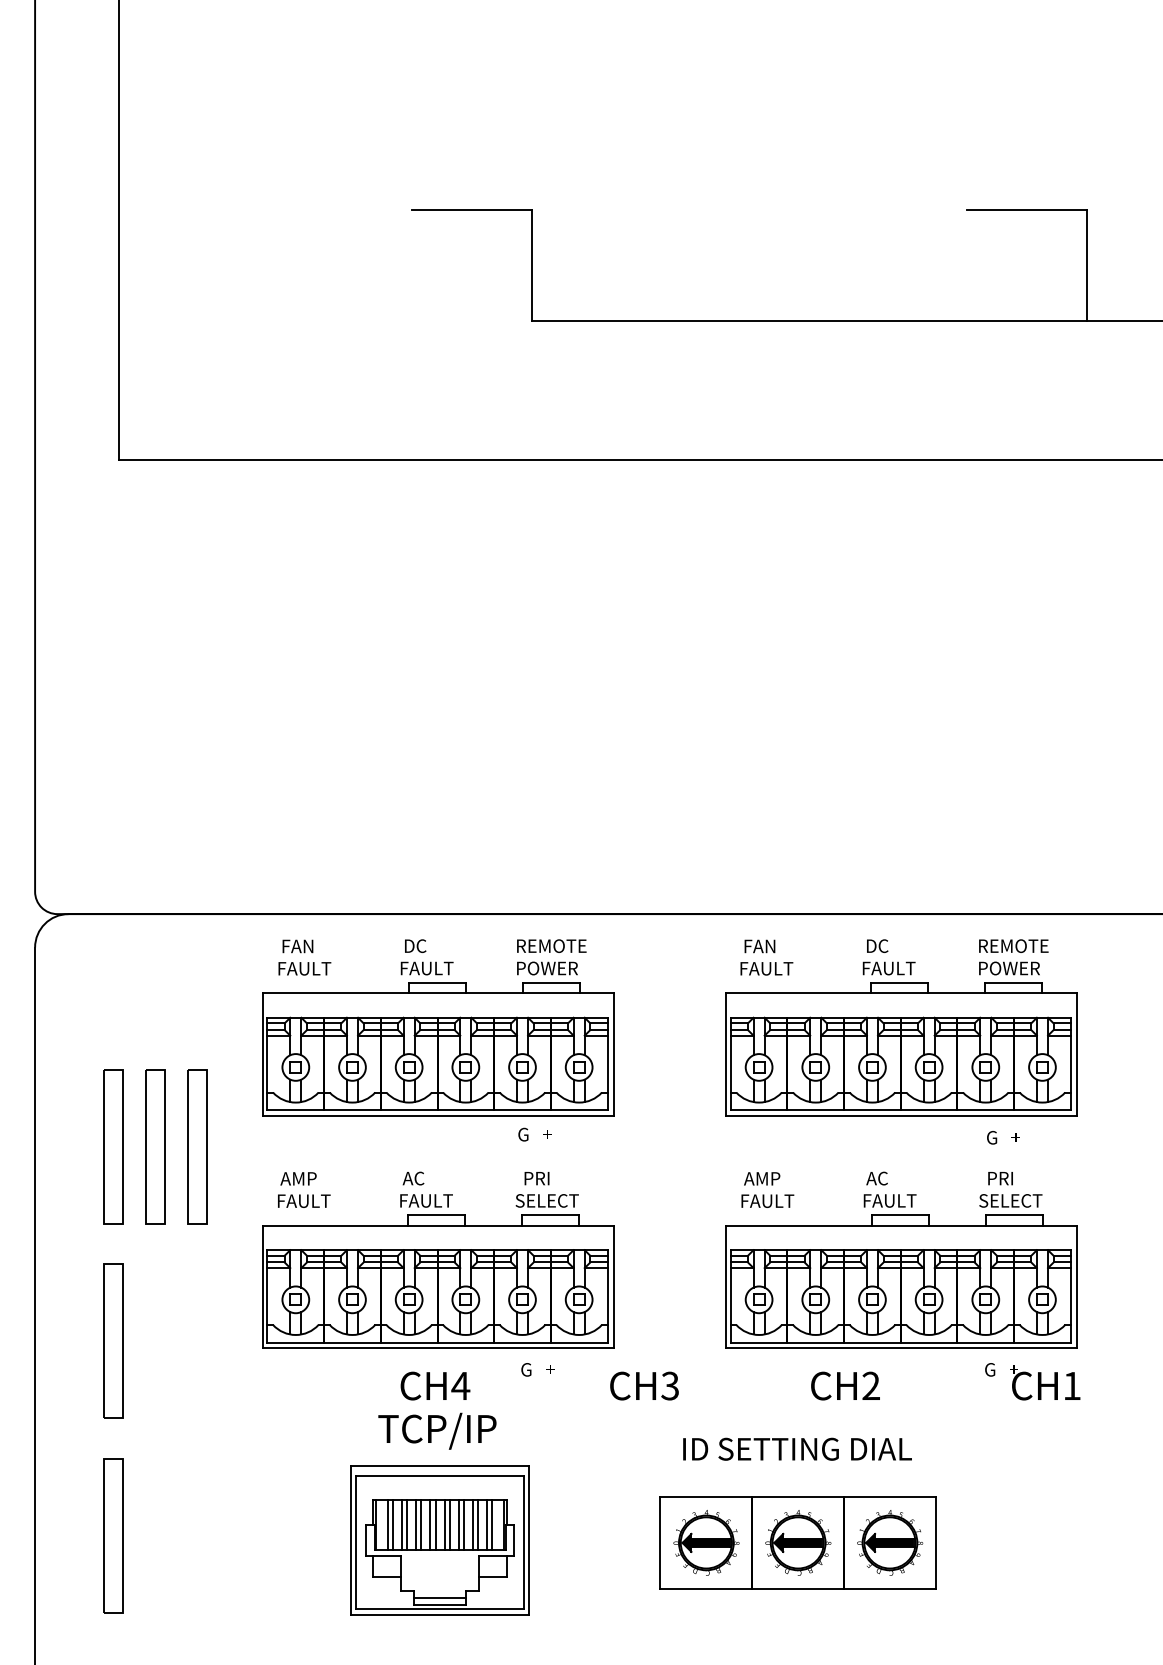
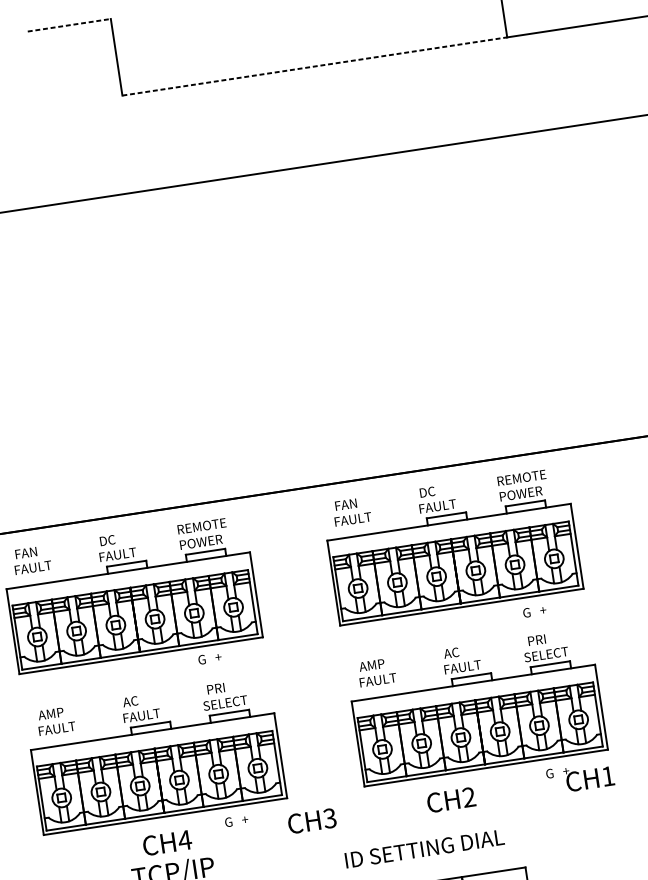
line: (471, 210) -> (69, 25), solid -> dashed
line: (809, 321) -> (314, 66), solid -> dashed

